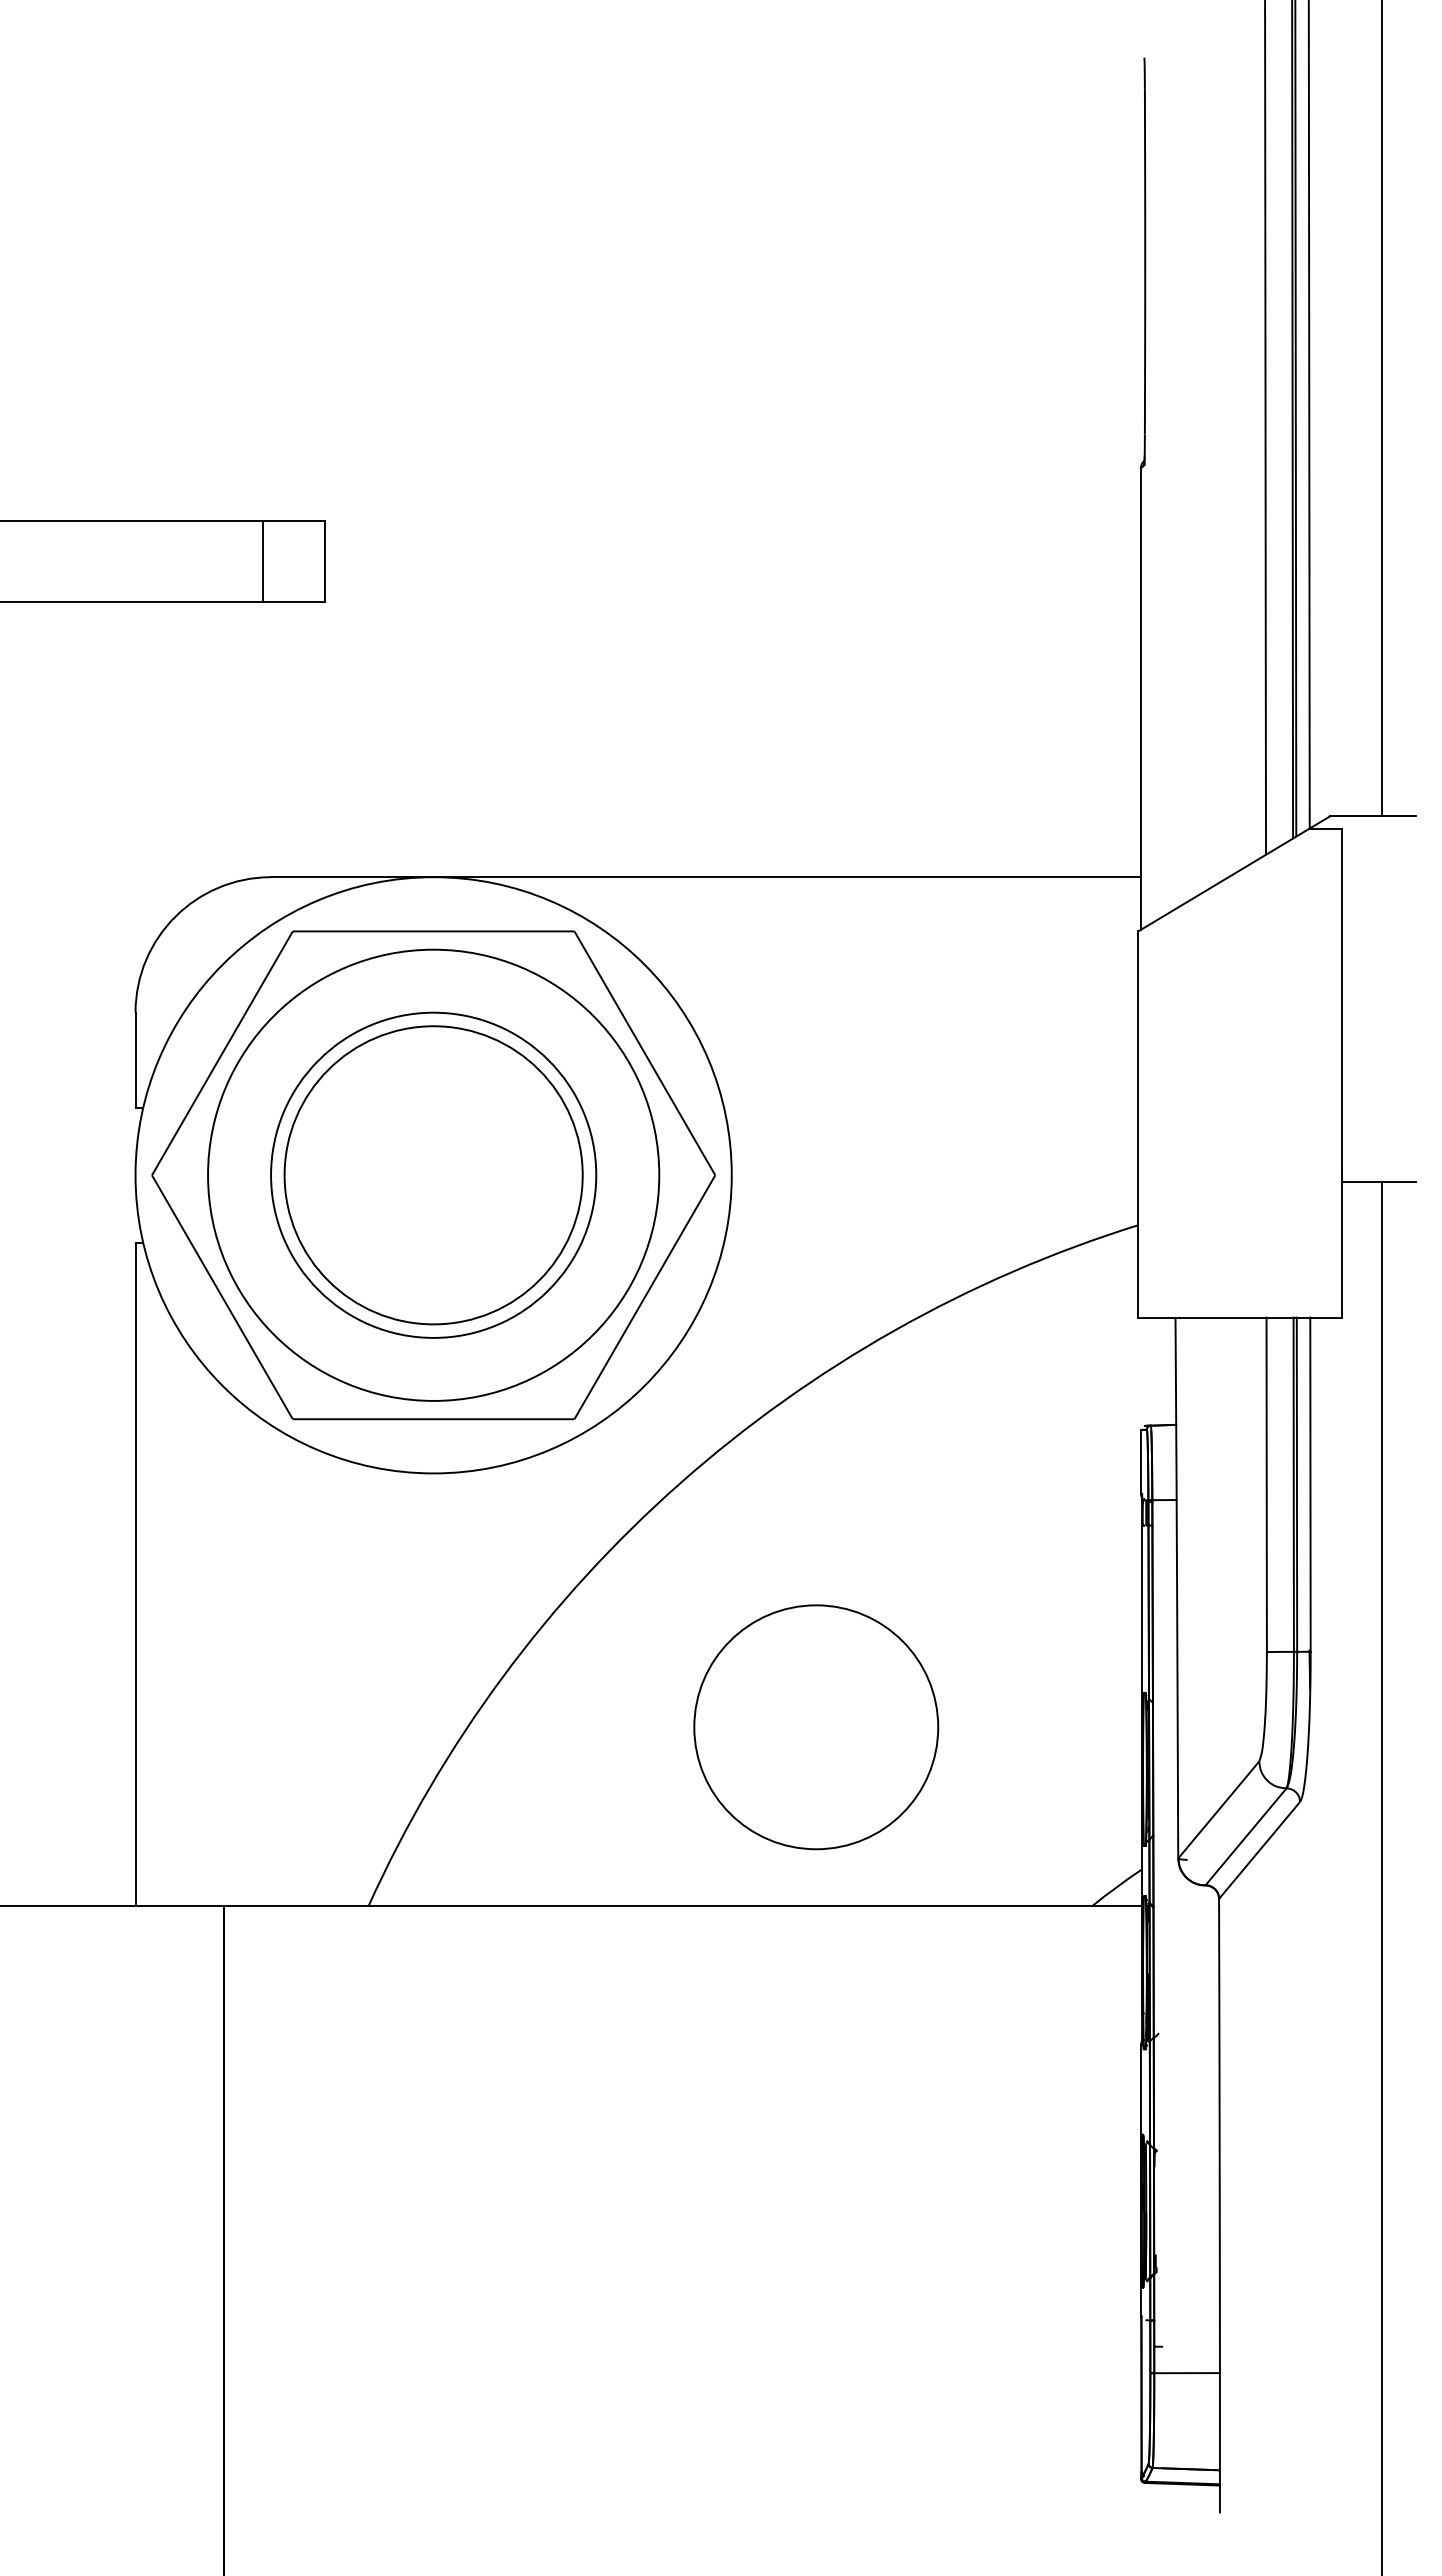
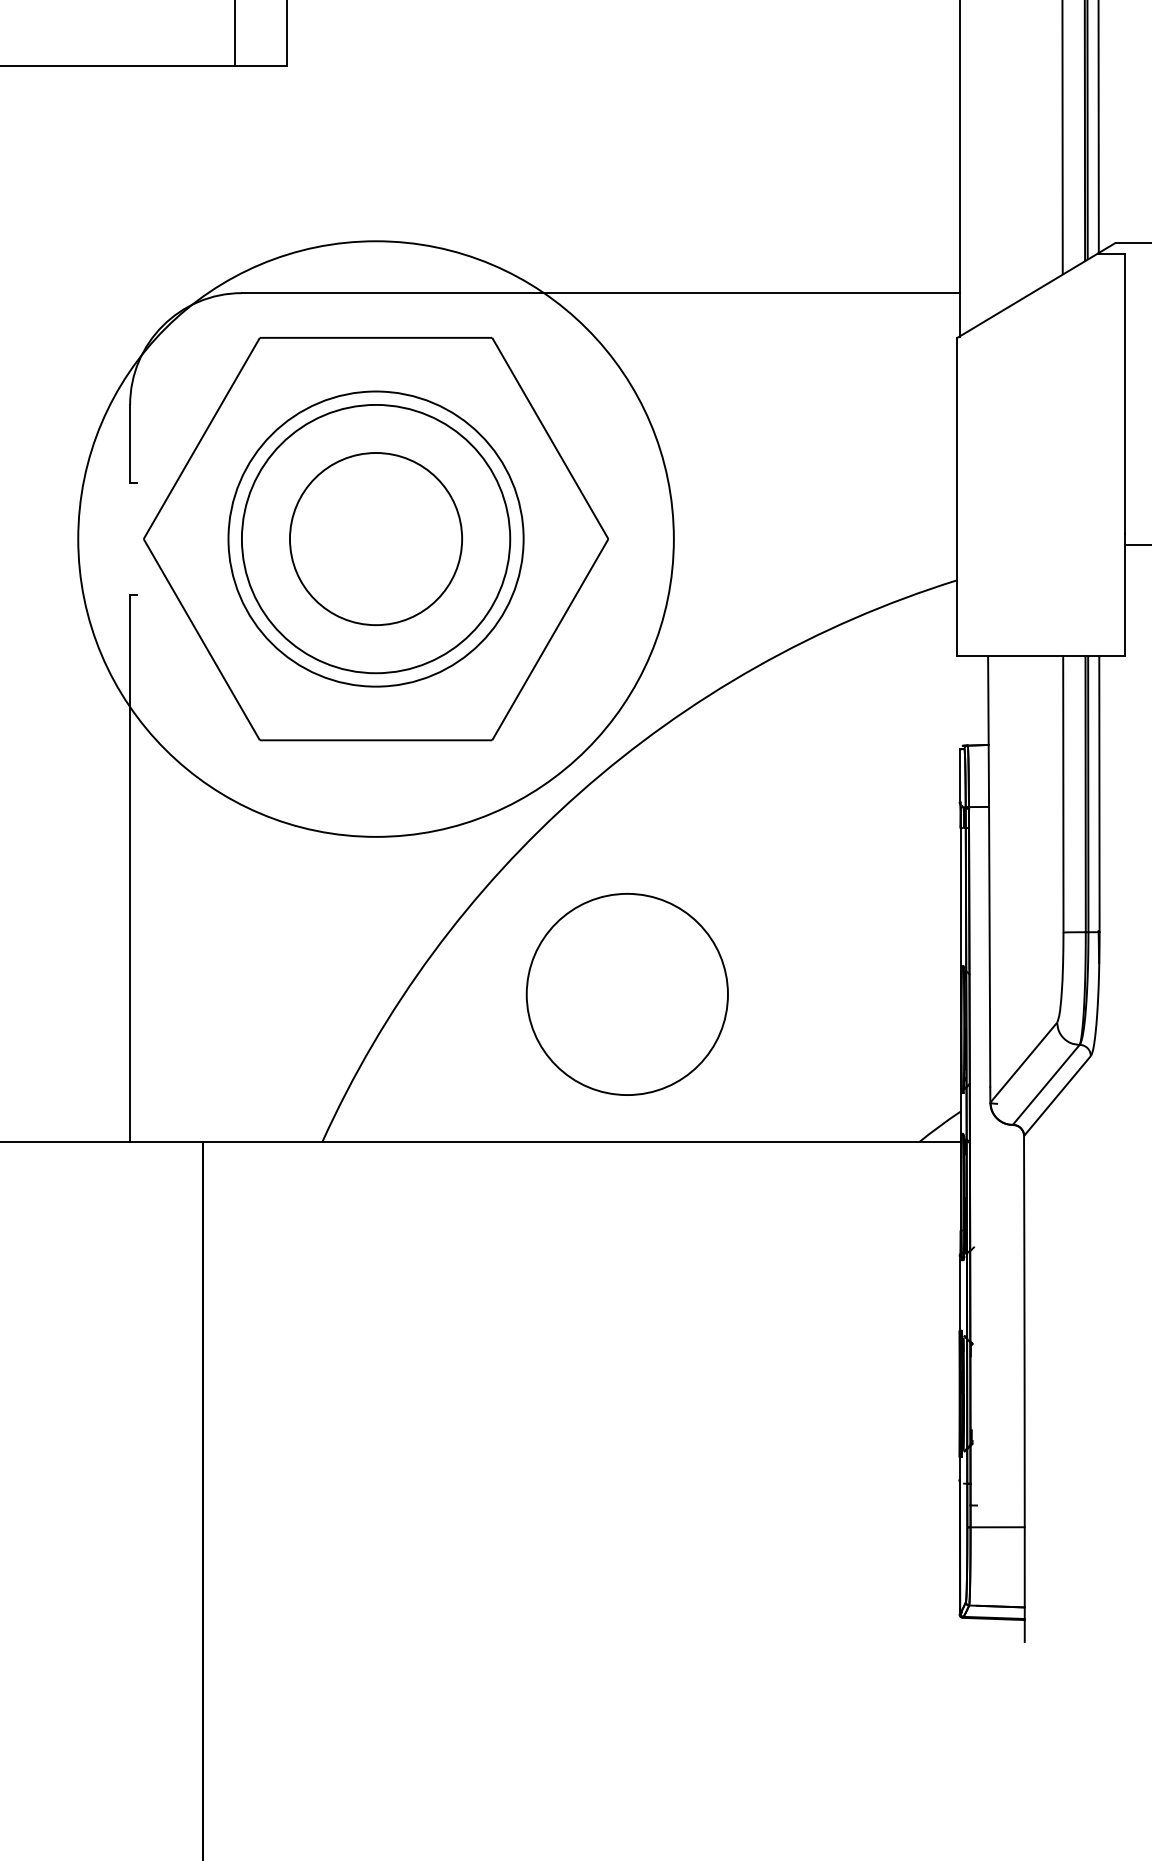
circle: (433, 1174) -> (375, 538), size x1.6
circle: (433, 1175) -> (375, 539), size x0.6
circle: (433, 1175) -> (375, 539), size x0.7
circle: (816, 1727) -> (627, 994), moved

